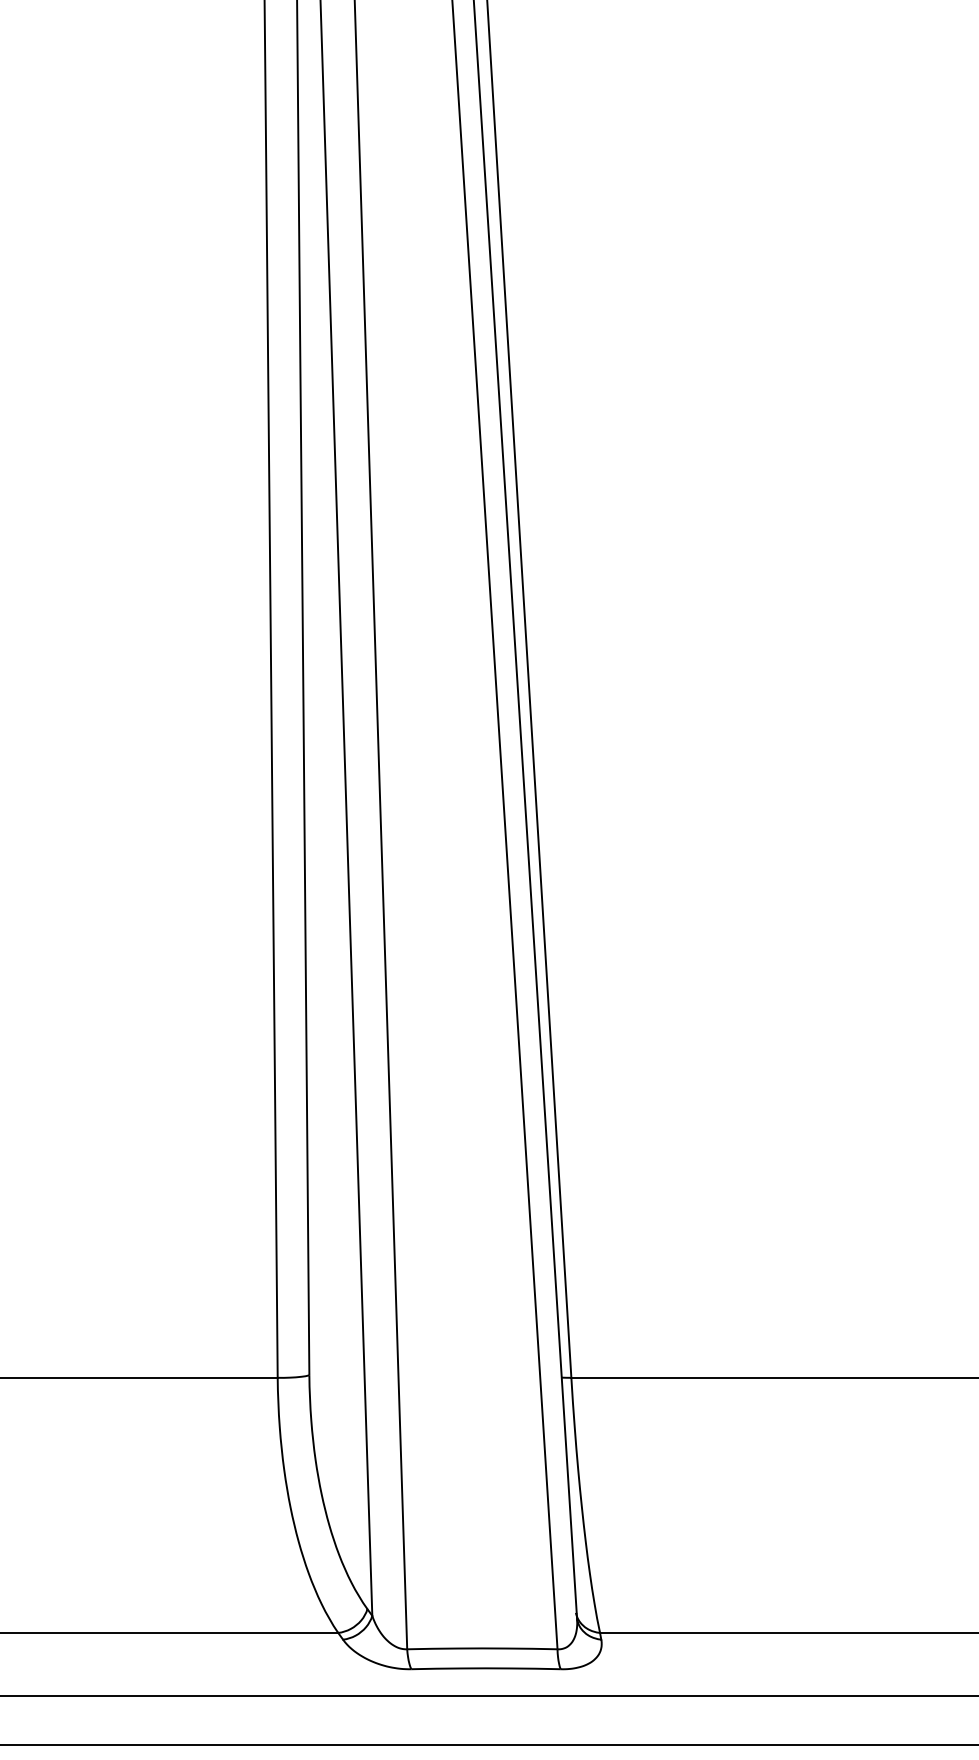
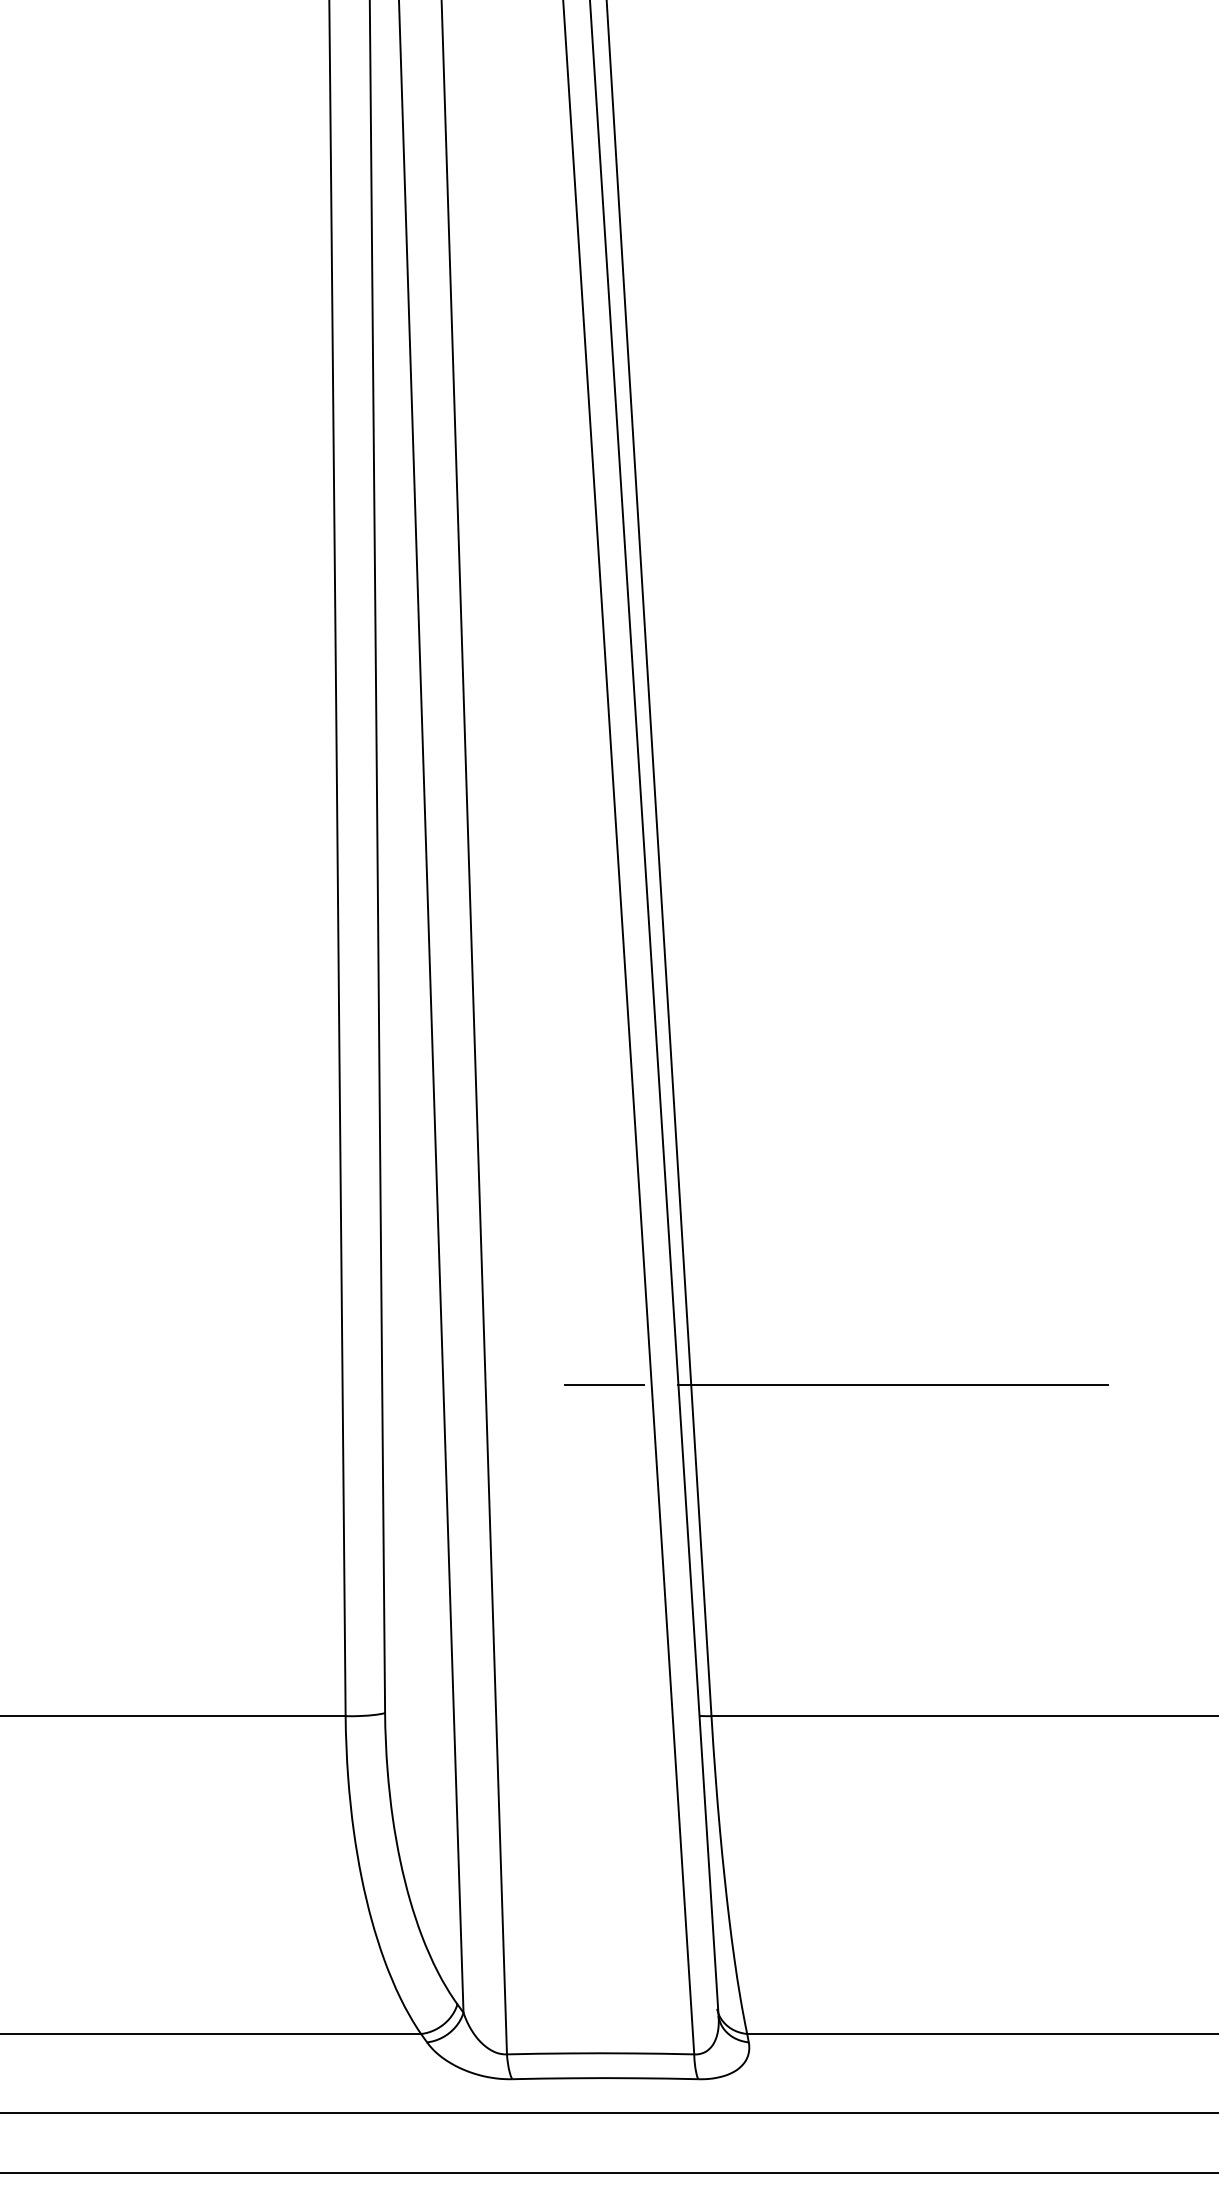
line: (484, 1111) -> (603, 1384), added
line: (716, 1111) -> (892, 1384), added

